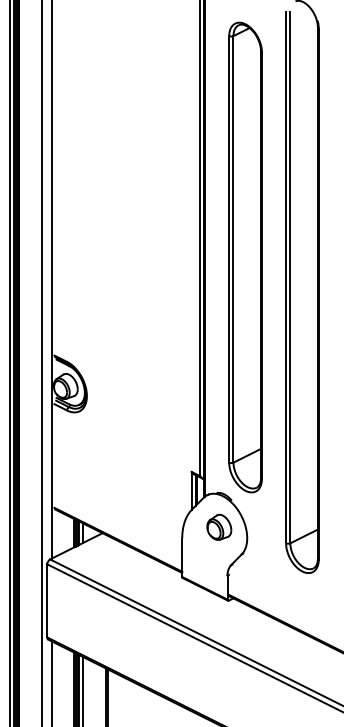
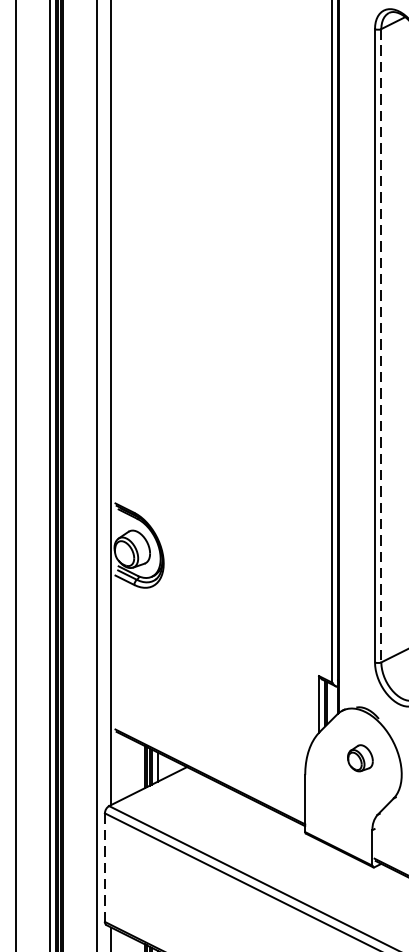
line: (233, 249) -> (381, 345), solid -> dashed
part: (219, 526) -> (360, 757), size x0.7
line: (47, 600) -> (105, 867), solid -> dashed

